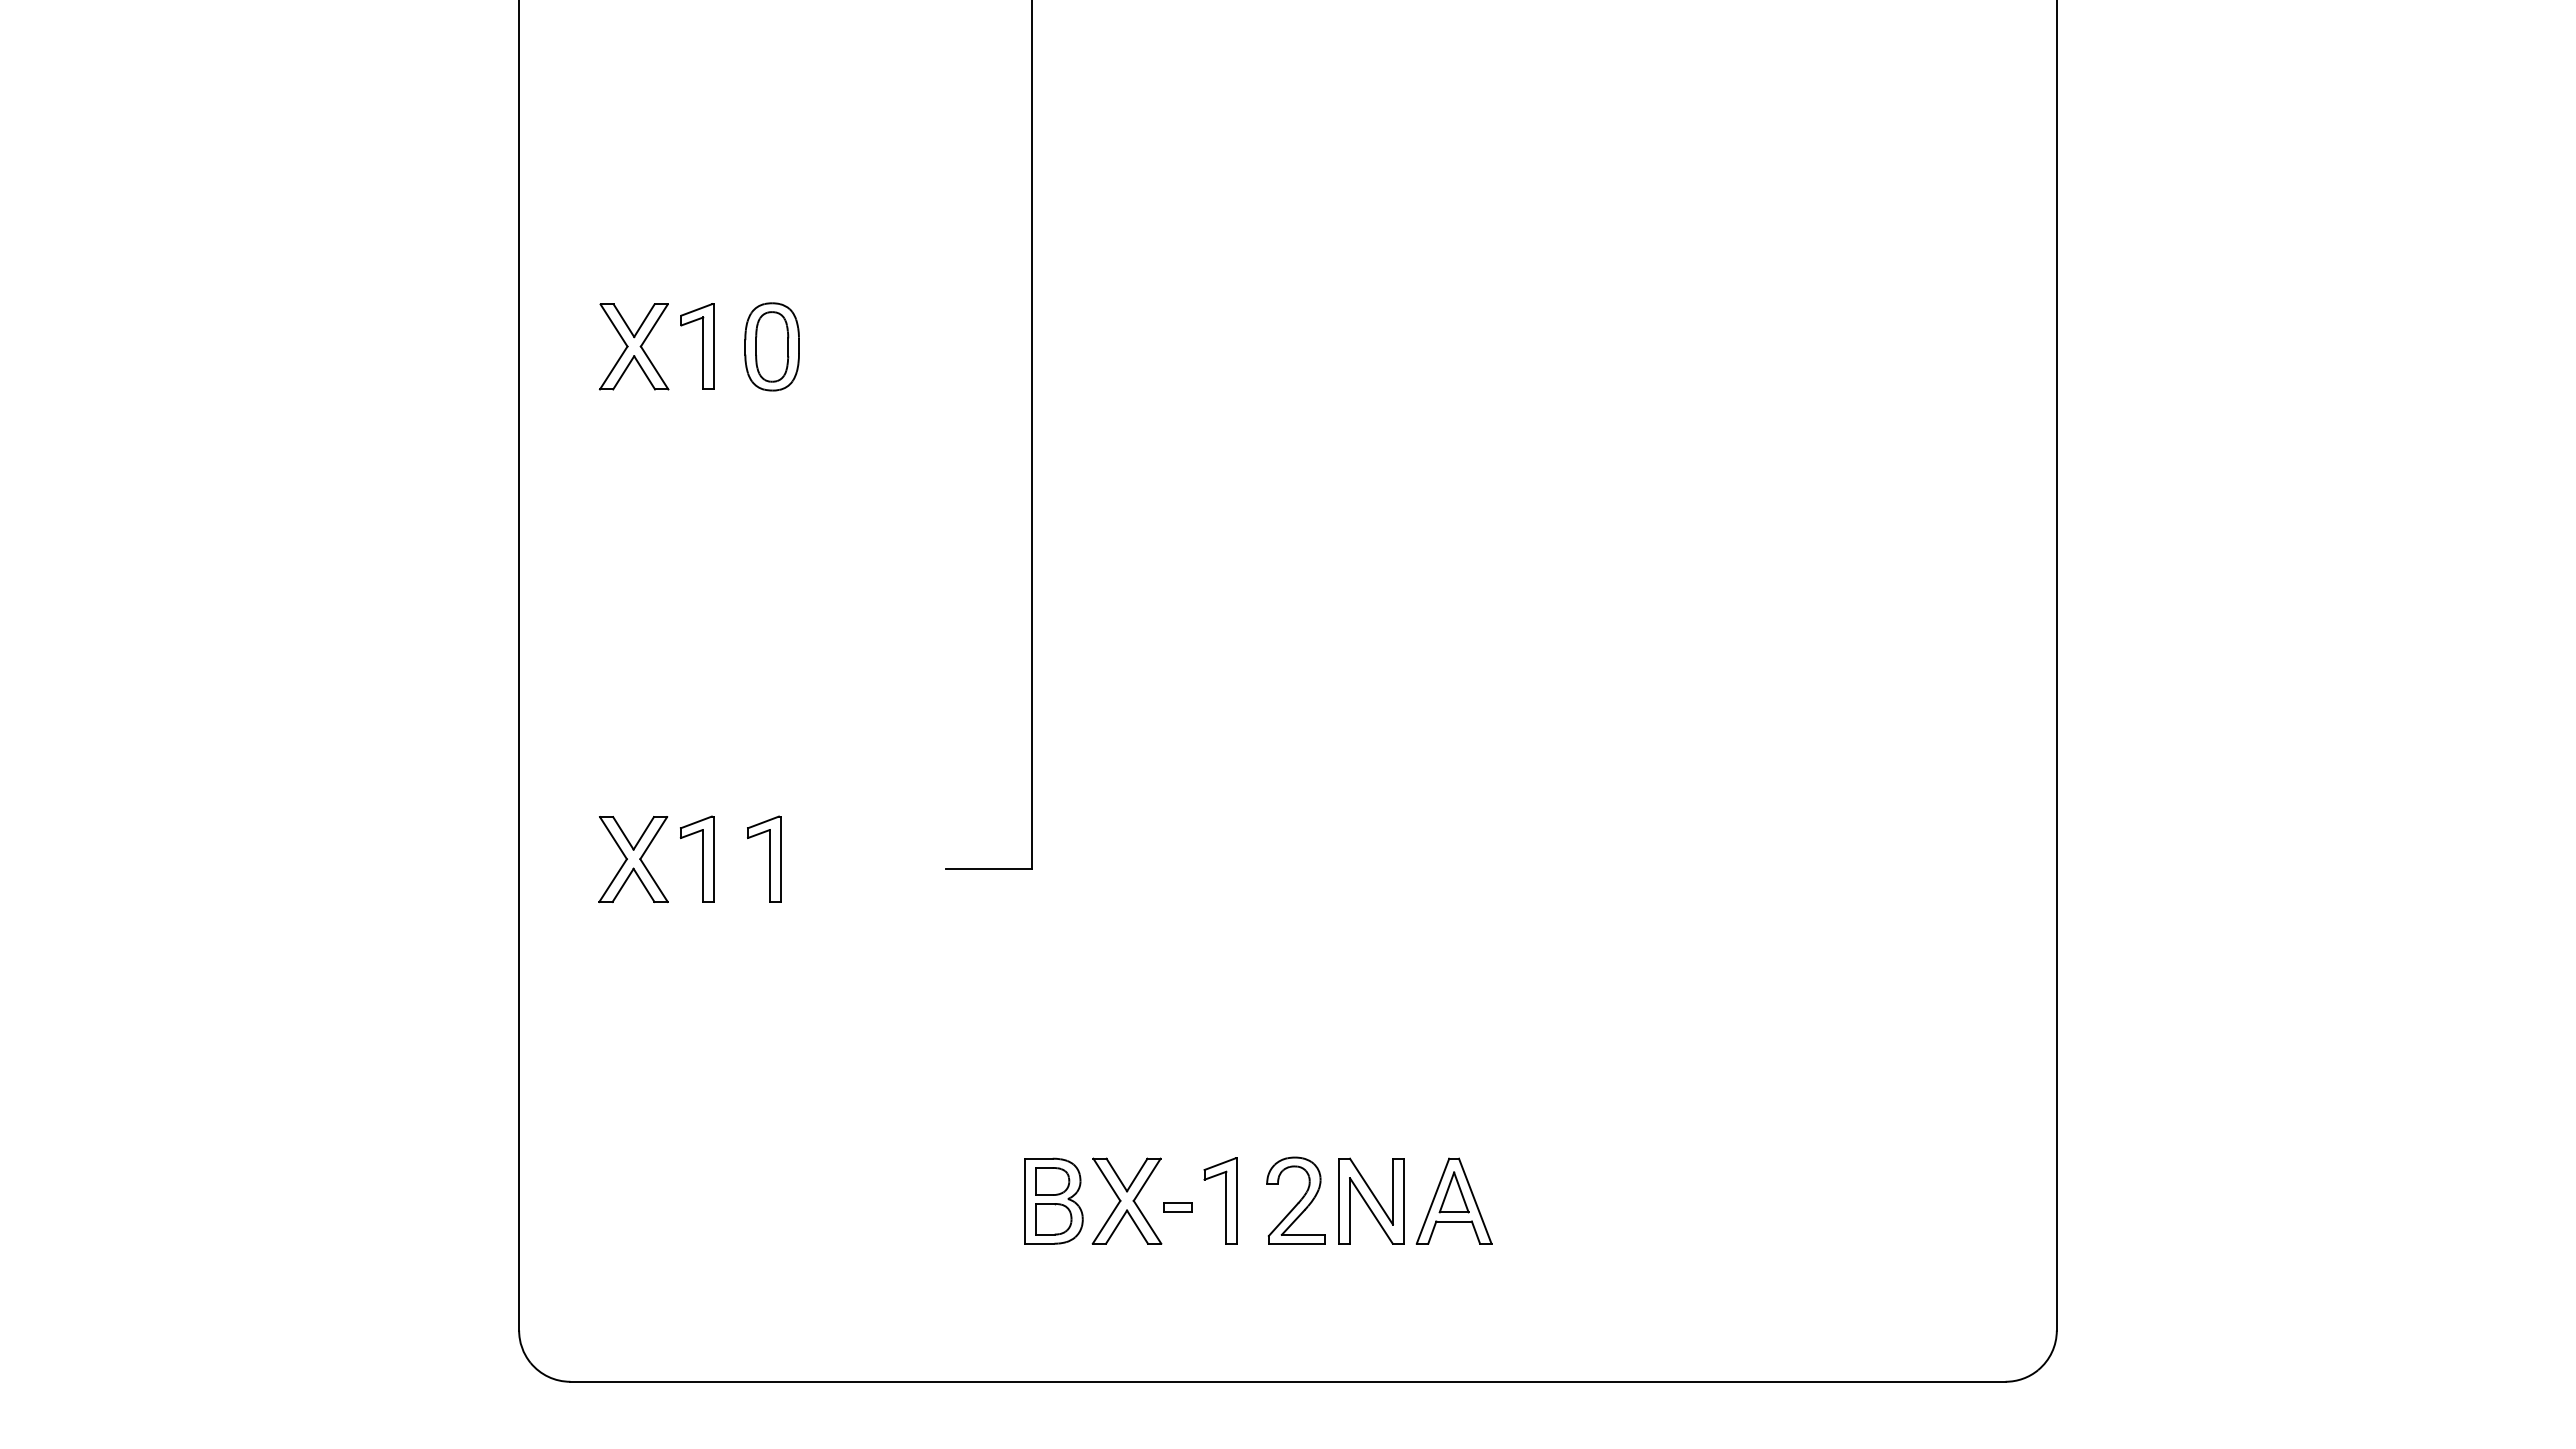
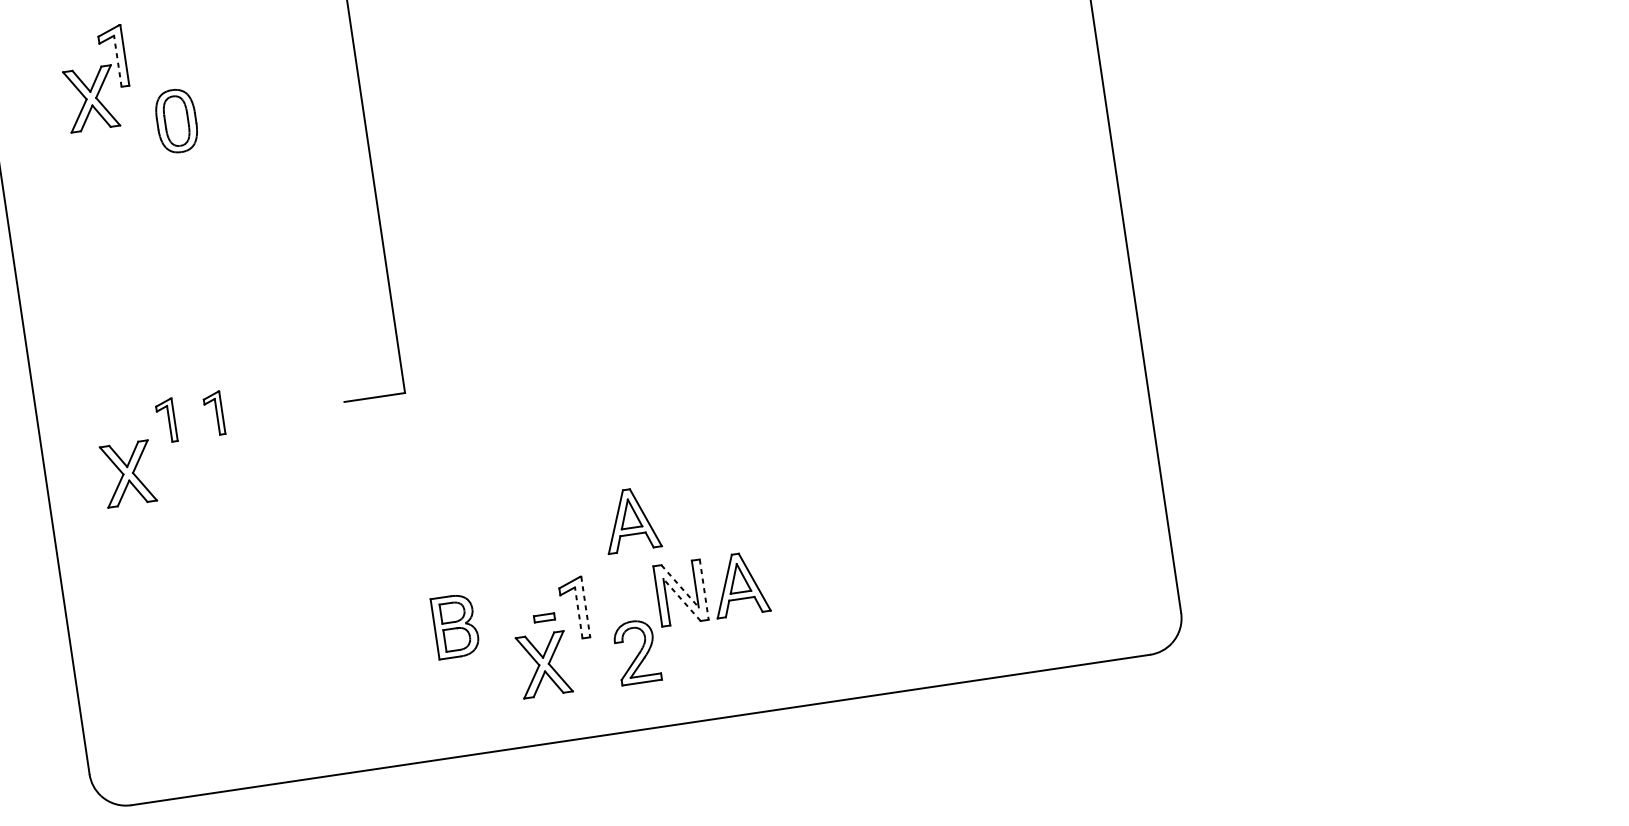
part: (633, 346) -> (90, 98), moved
part: (771, 346) -> (176, 120), moved
line: (703, 353) -> (118, 61), solid -> dashed
part: (696, 858) -> (165, 420), size x0.7
part: (764, 858) -> (214, 413), size x0.7
part: (633, 859) -> (128, 473), moved
part: (1316, 1089) -> (630, 519), added
line: (1371, 1192) -> (680, 586), solid -> dashed
part: (1126, 1200) -> (543, 664), moved
part: (1295, 1200) -> (636, 652), moved
line: (1237, 1201) -> (586, 607), solid -> dashed
line: (1404, 1201) -> (704, 589), solid -> dashed
line: (1226, 1207) -> (578, 612), solid -> dashed
line: (1371, 1210) -> (682, 599), solid -> dashed

